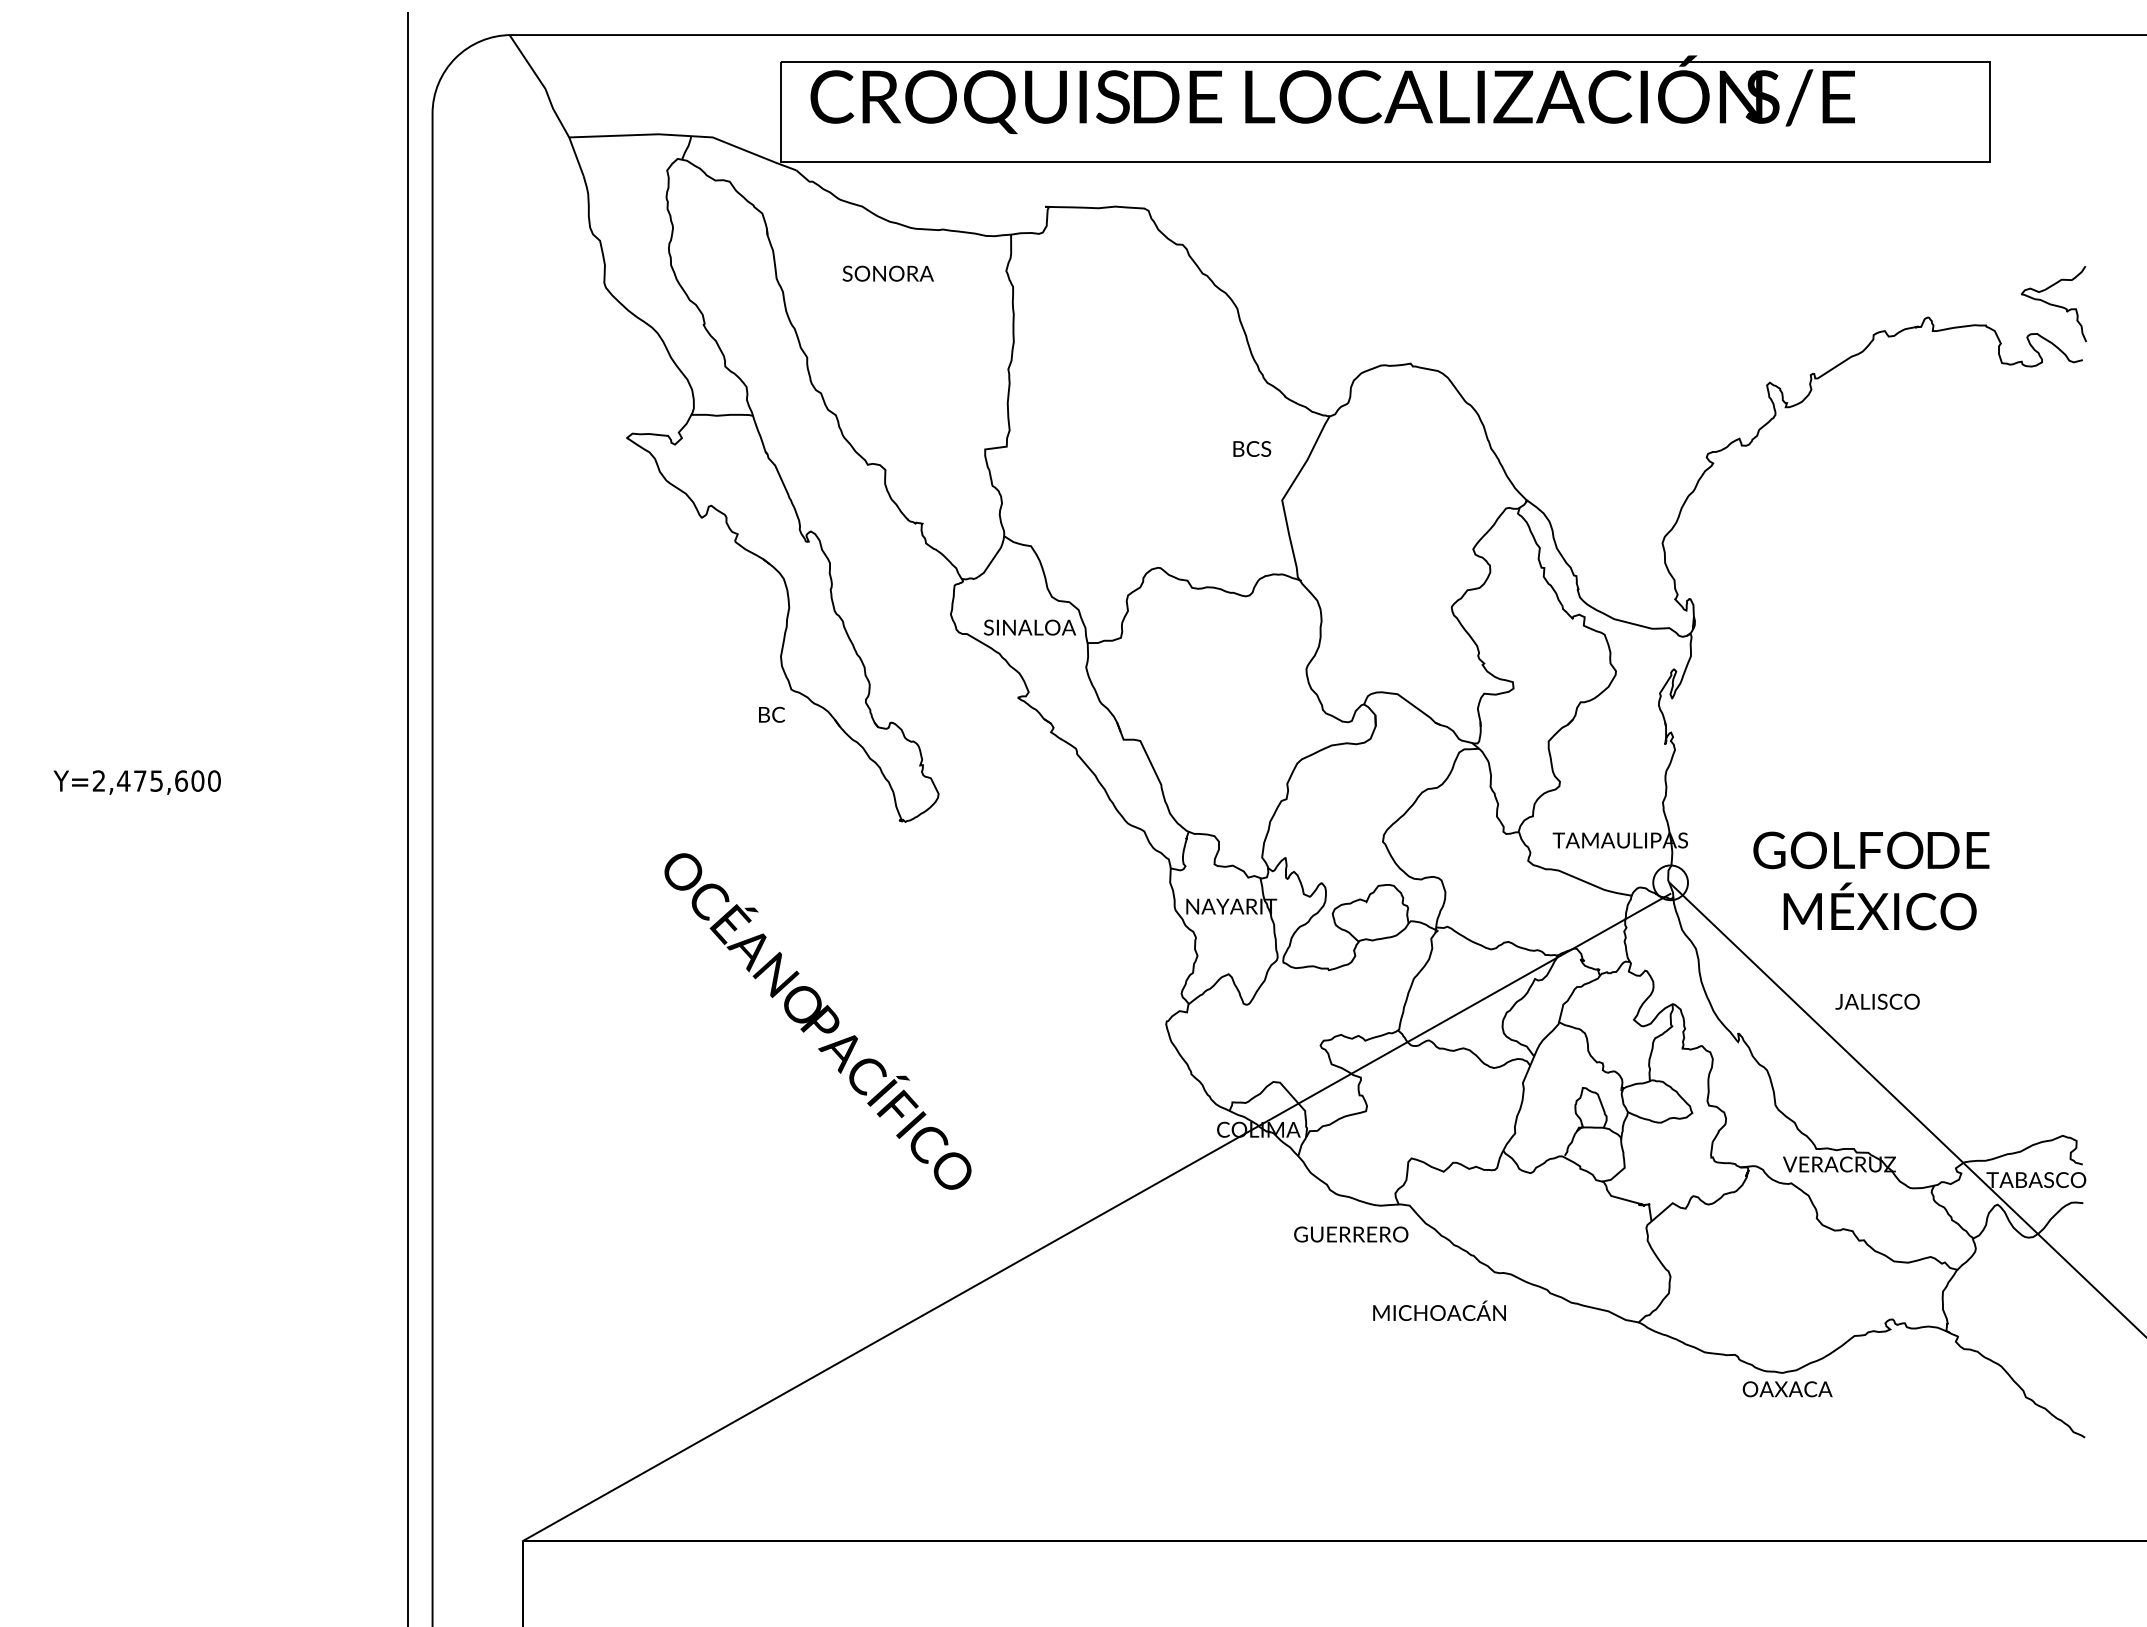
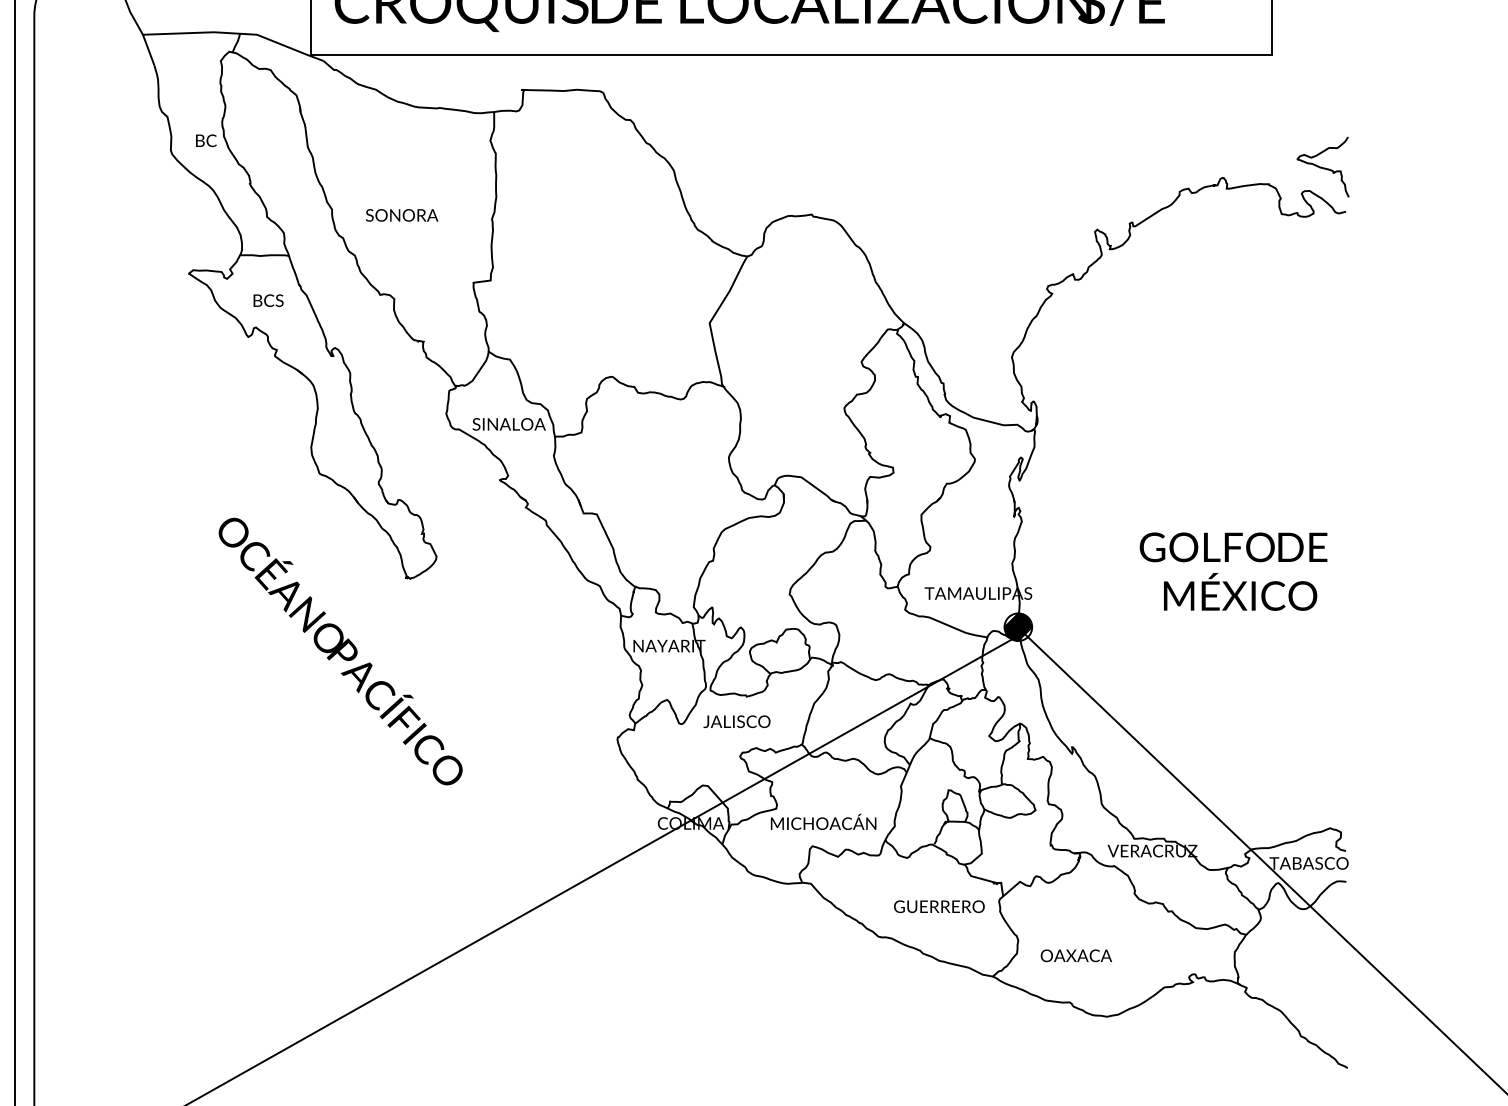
text: (887, 273) -> (401, 215), moved
text: (1252, 448) -> (268, 300), moved
text: (772, 714) -> (206, 140), moved
text: (1871, 880) -> (1233, 571), moved
hatch: (1670, 882) -> (1018, 626), added
text: (1877, 1001) -> (736, 721), moved
text: (817, 1021) -> (340, 651), moved
text: (1351, 1234) -> (939, 906), moved
text: (1439, 1310) -> (823, 821), moved
text: (1787, 1389) -> (1076, 955), moved

